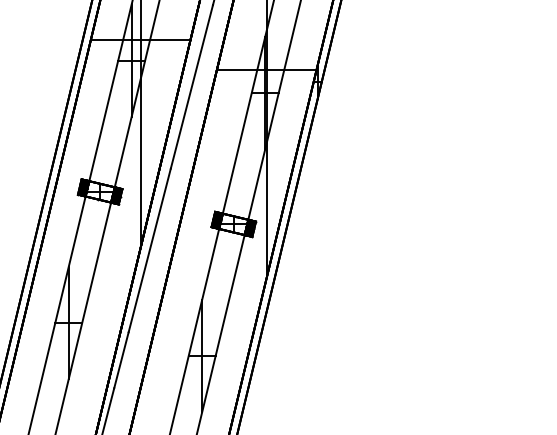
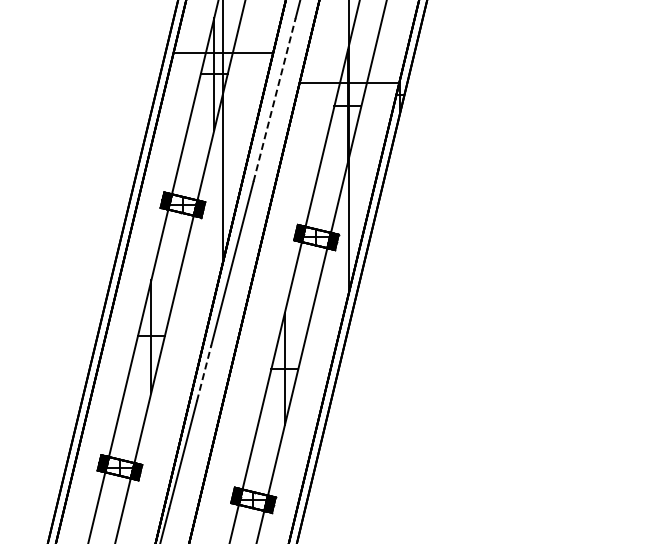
line: (191, 86) -> (274, 99), solid -> dashed
line: (121, 360) -> (204, 373), solid -> dashed

